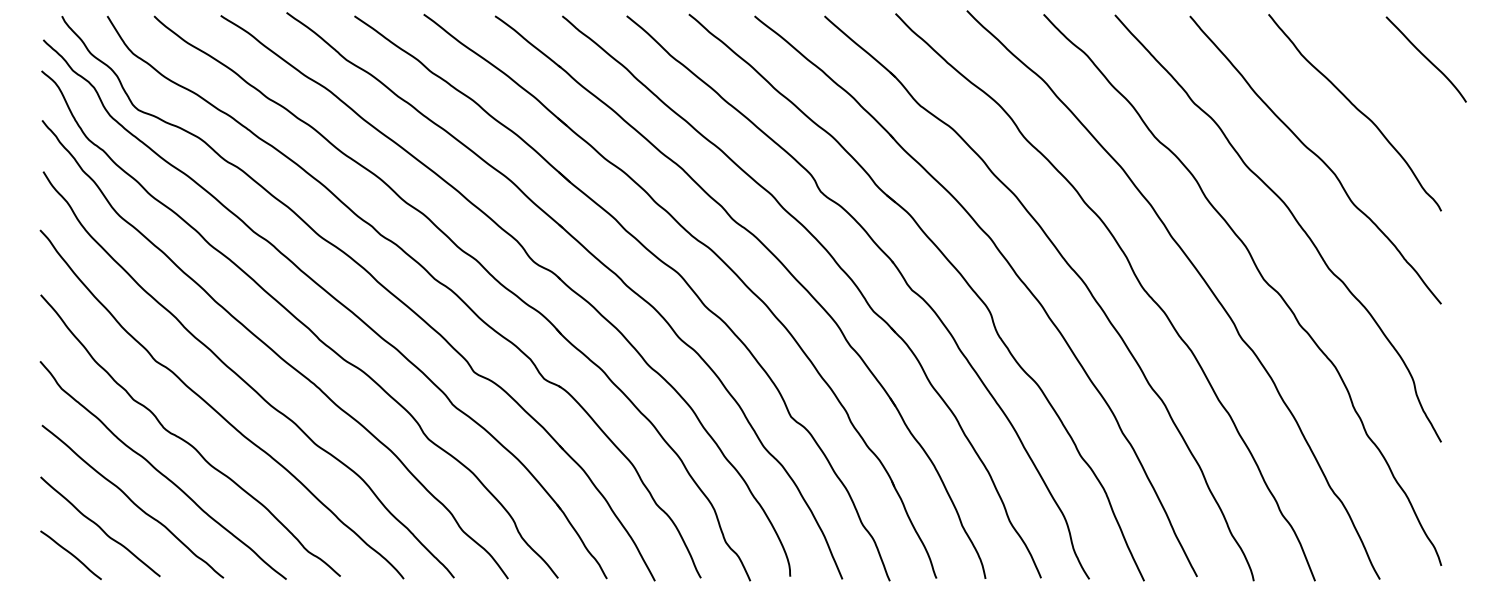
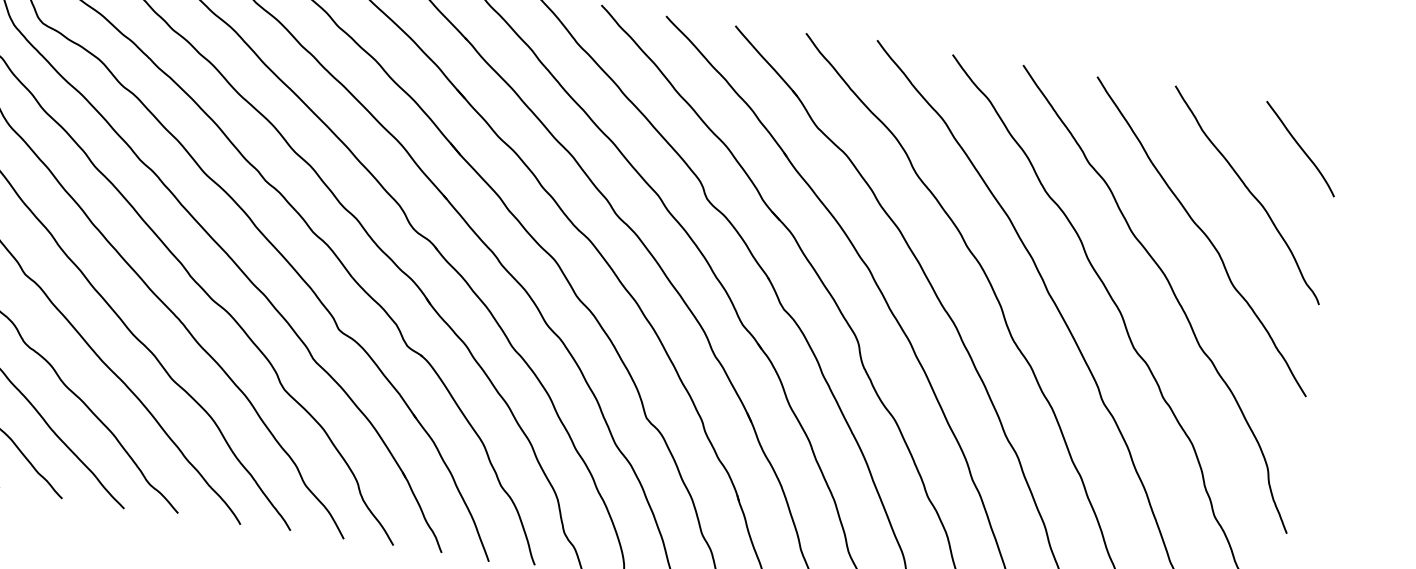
curve: (1425, 58) -> (1299, 147), moved

